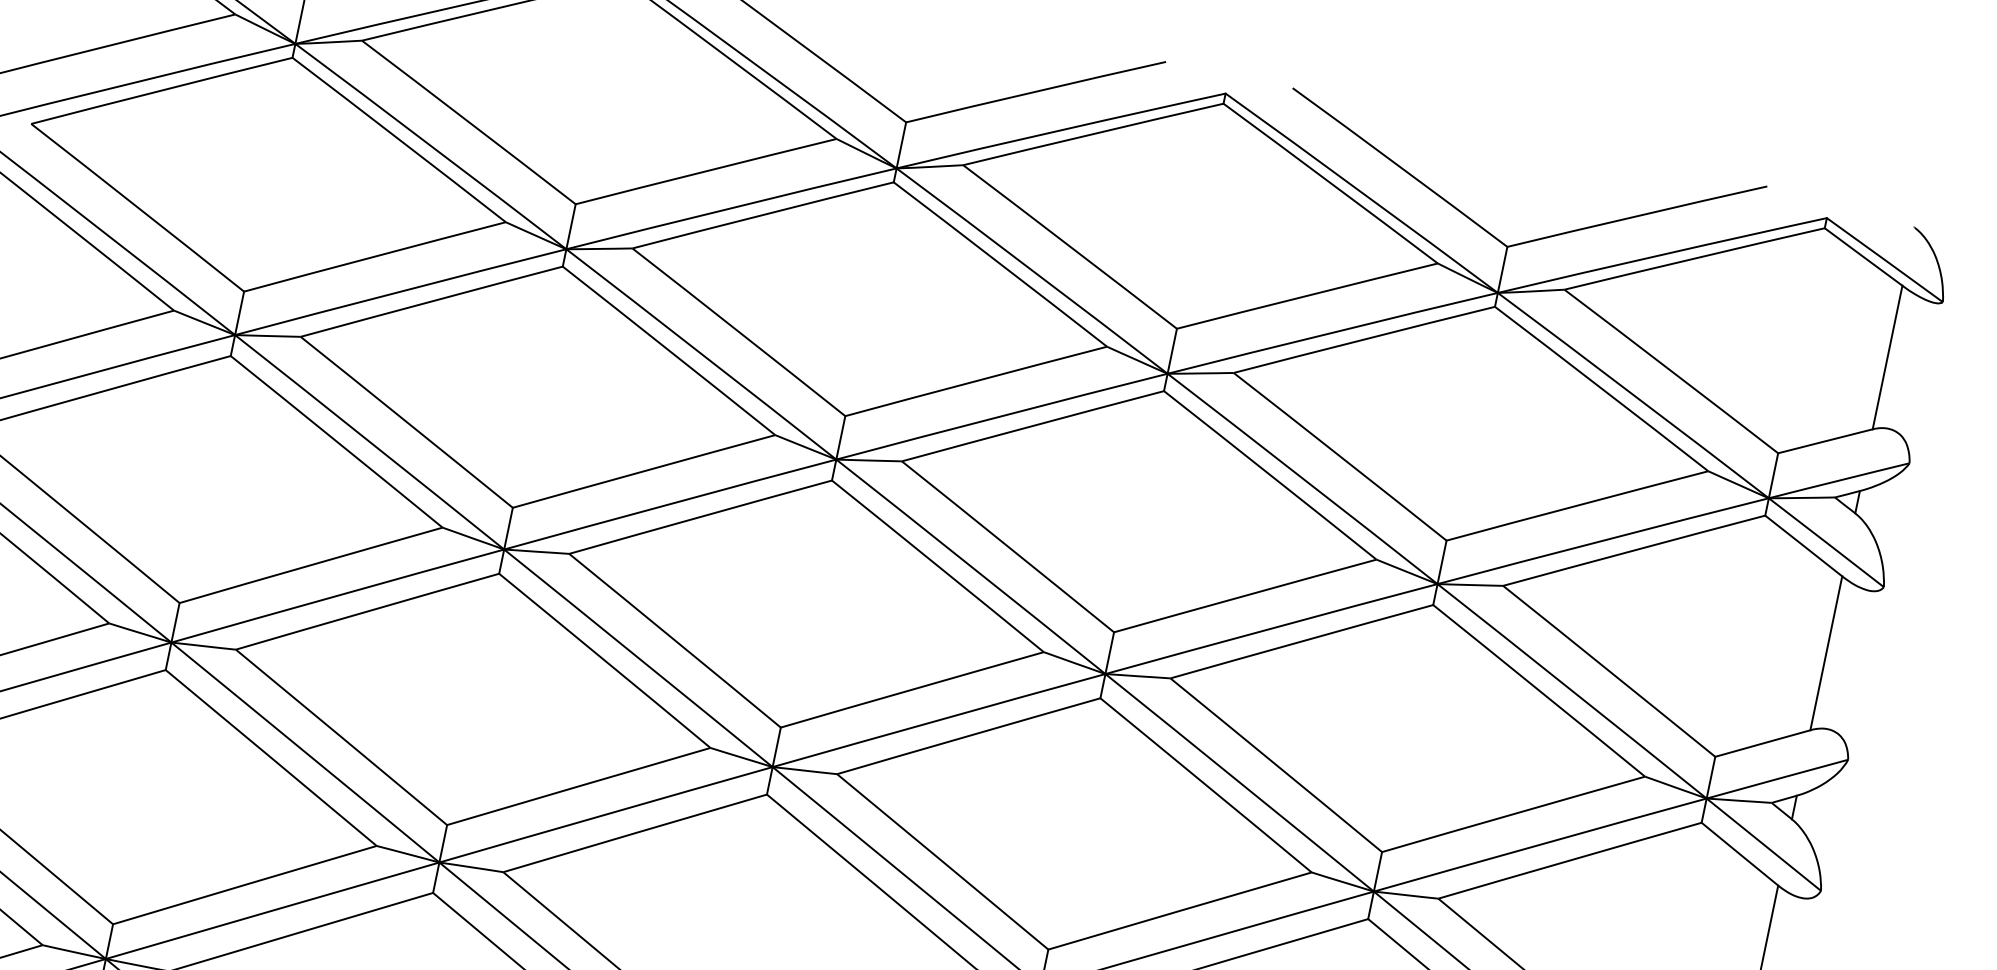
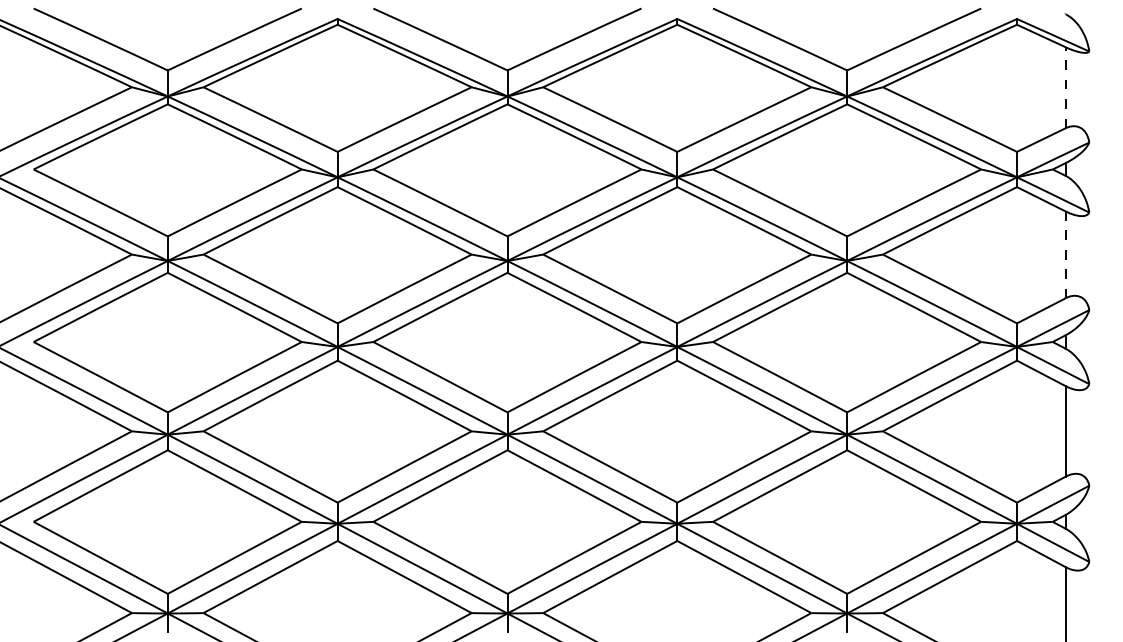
line: (1887, 357) -> (1065, 87), solid -> dashed
line: (1826, 652) -> (1065, 254), solid -> dashed

